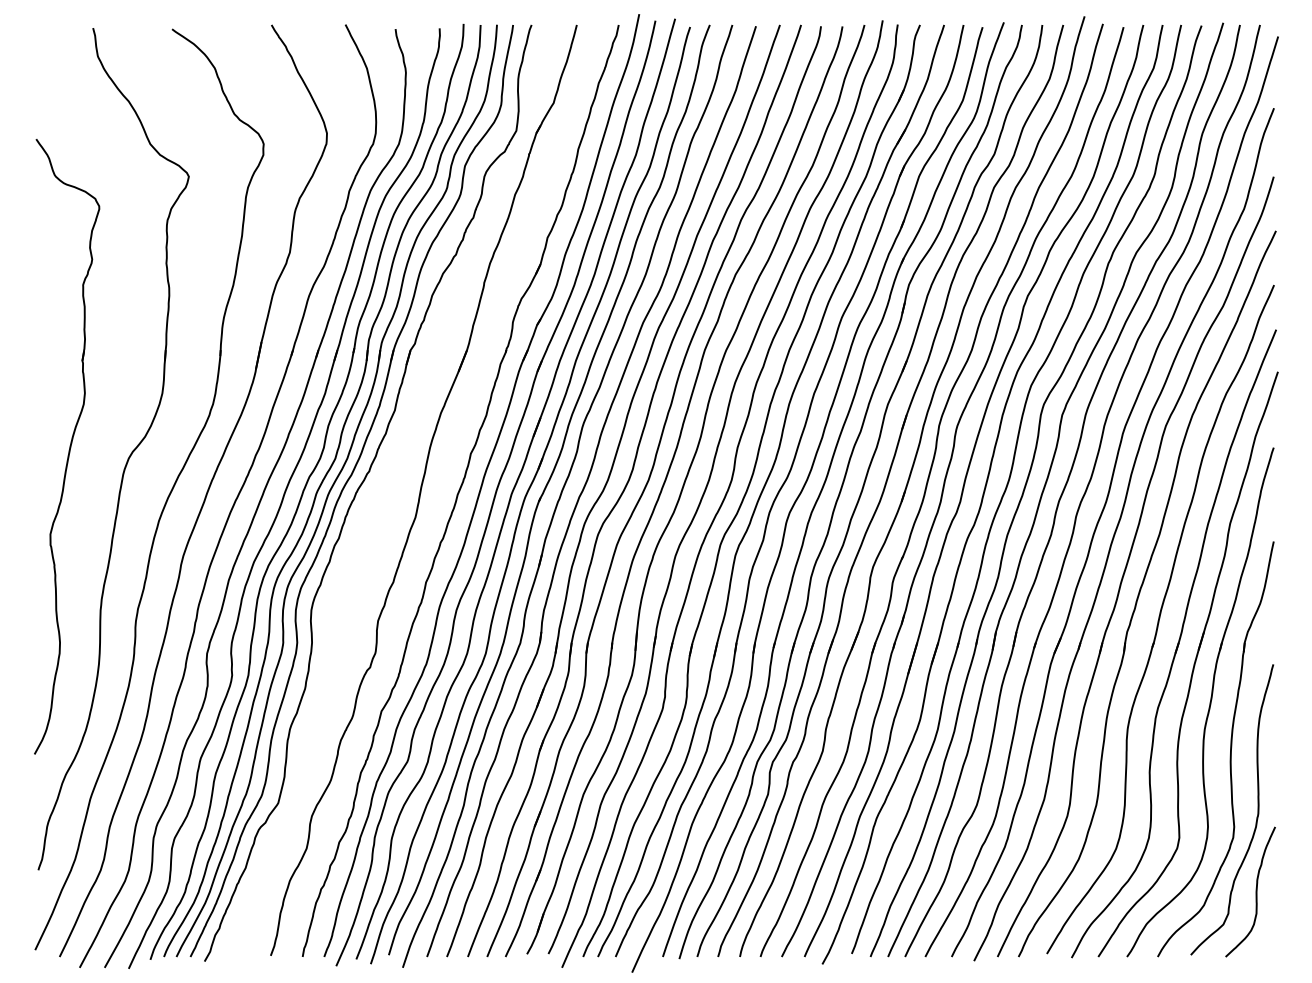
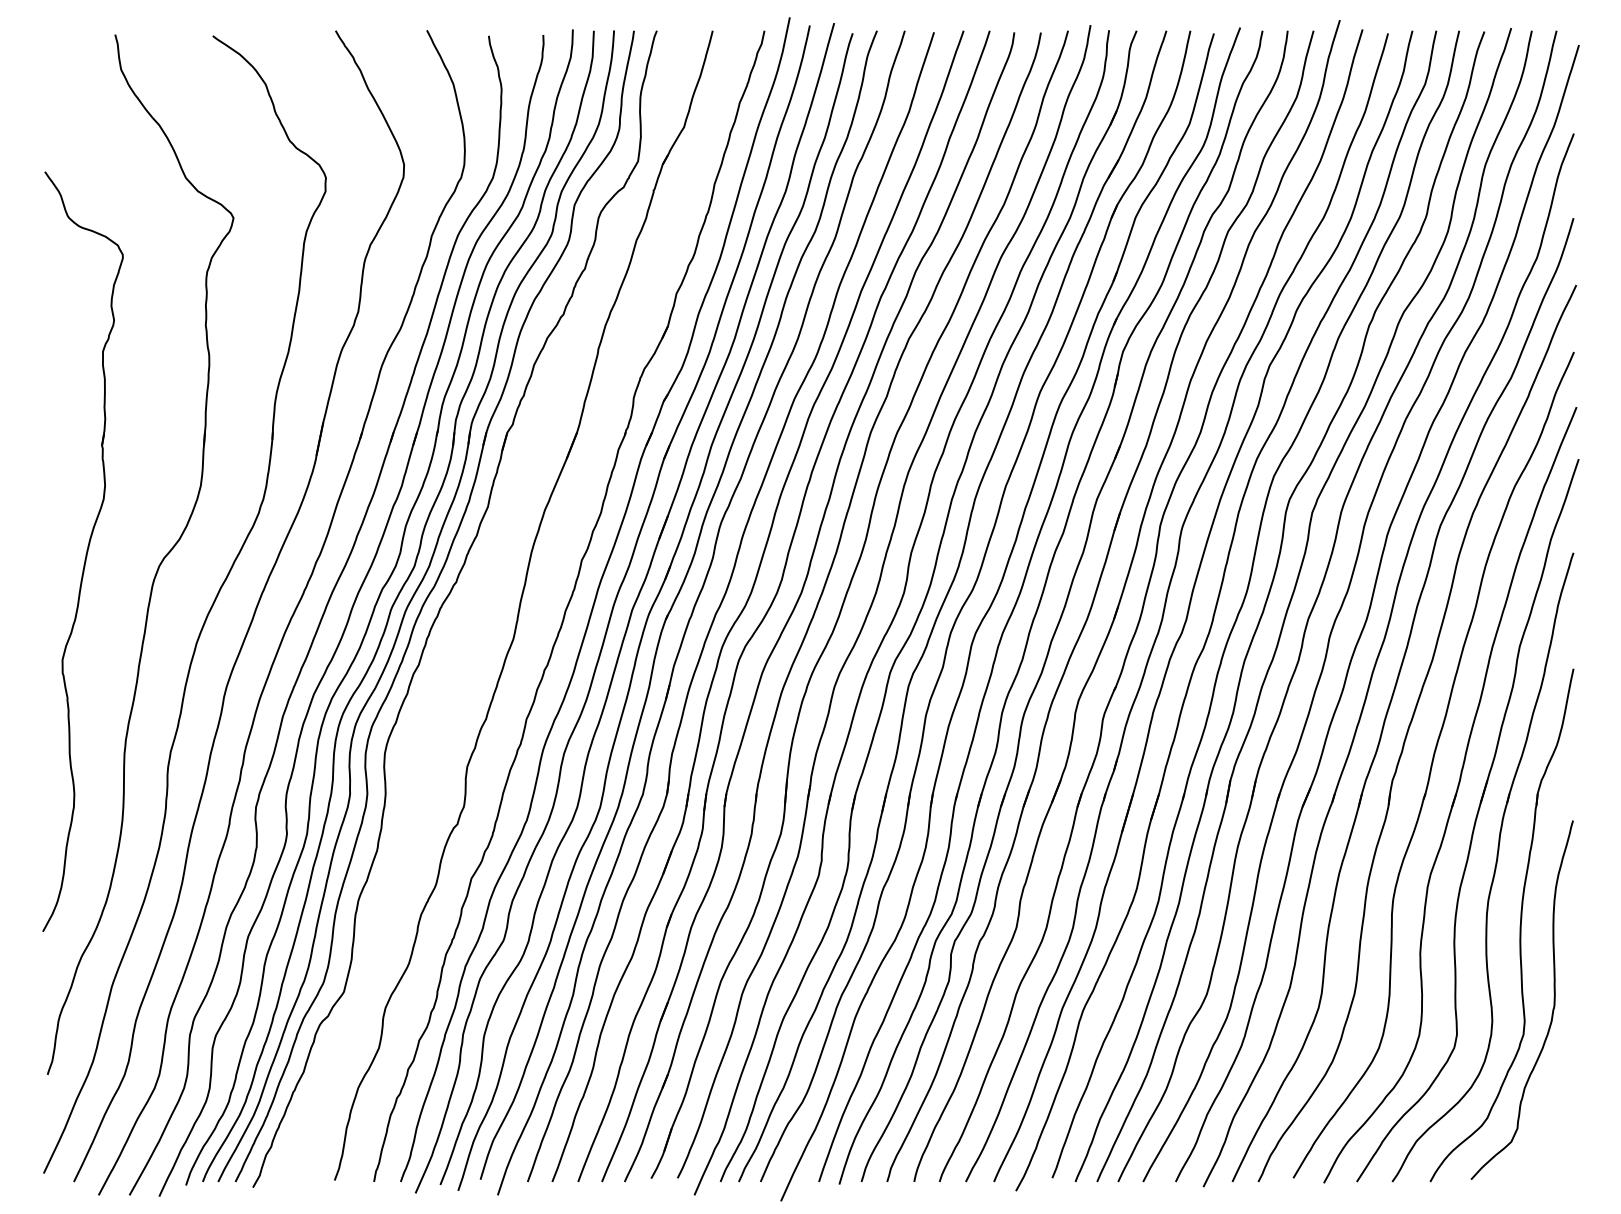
curve: (1255, 891) -> (1551, 1101), removed

